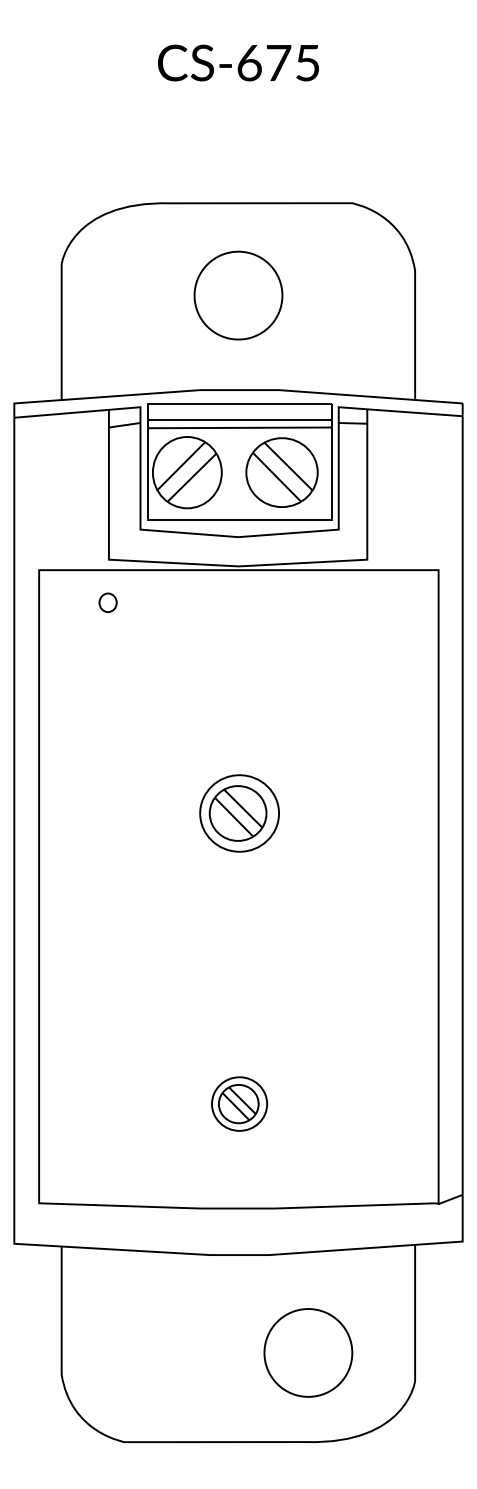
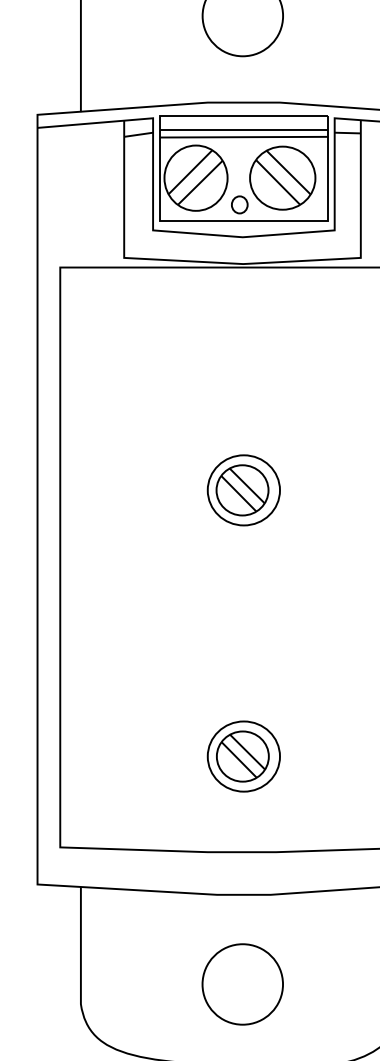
part: (107, 602) -> (239, 204), moved
part: (239, 1103) -> (243, 755), size x1.43
part: (308, 1352) -> (242, 984), moved

